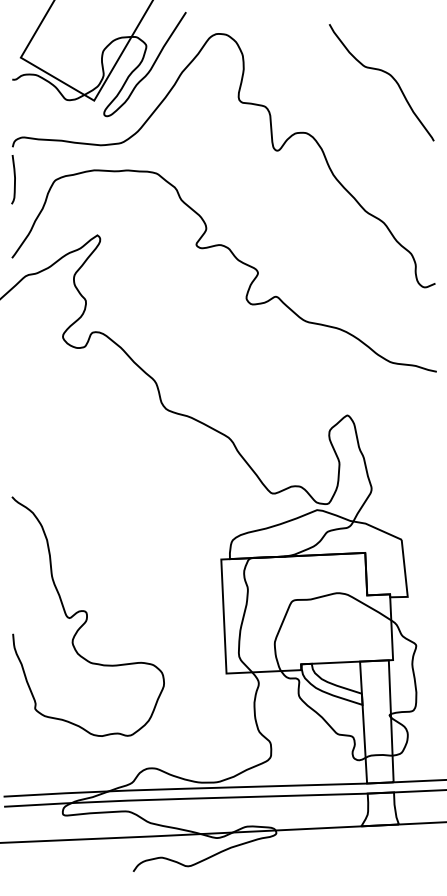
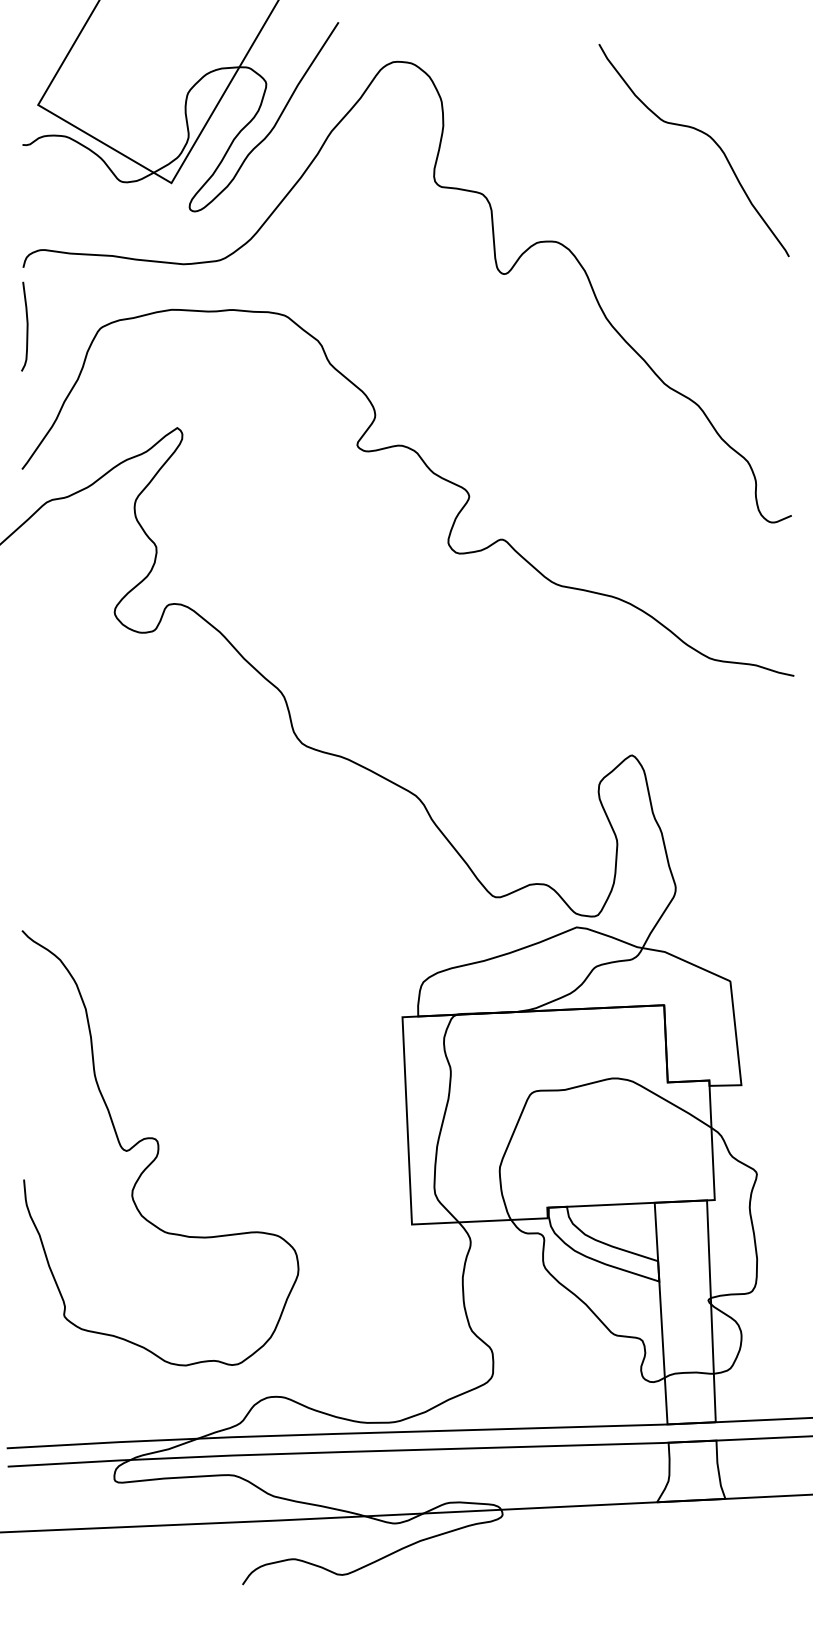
curve: (87, 616) -> (159, 1148), moved

